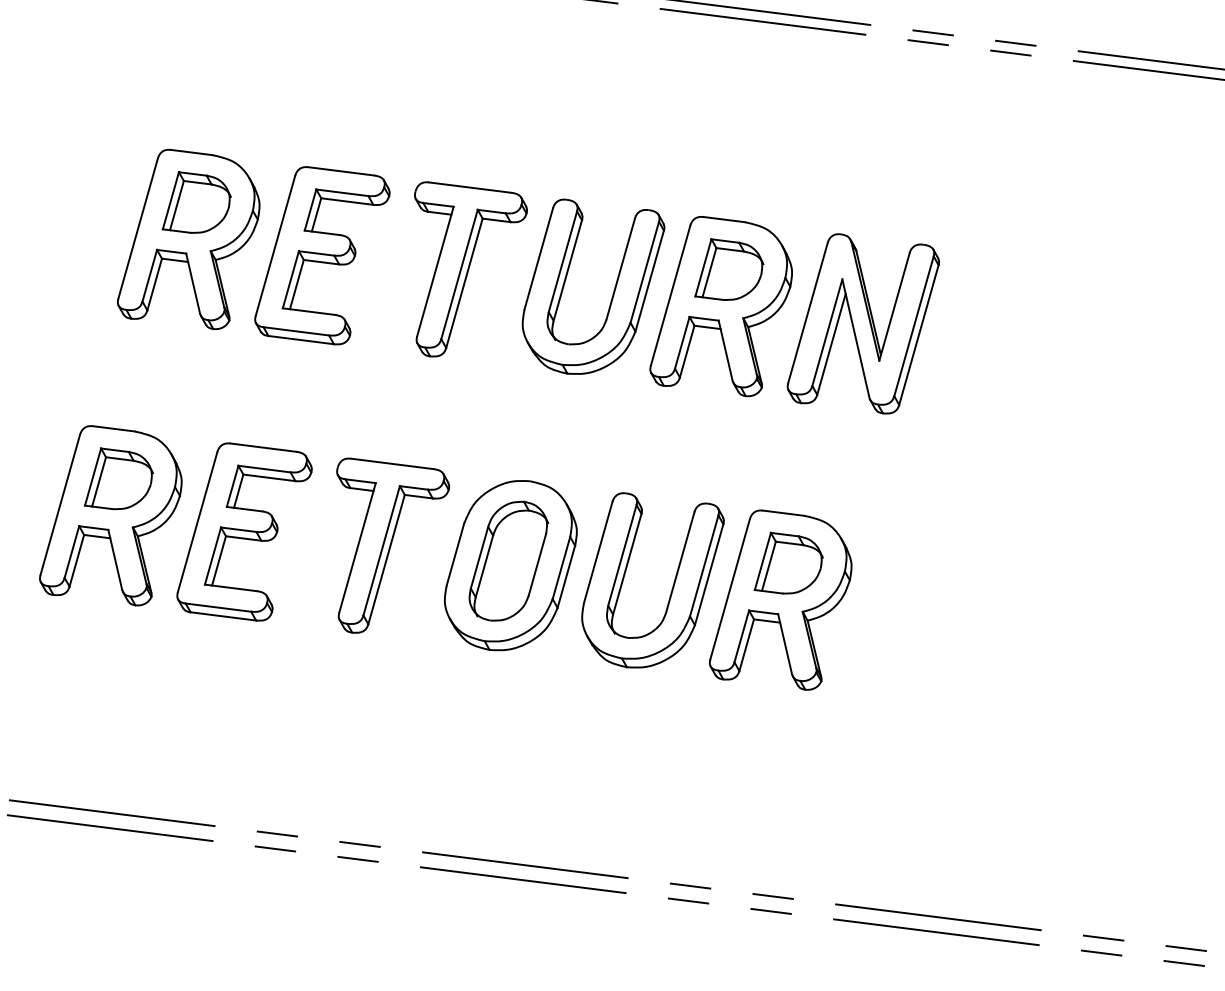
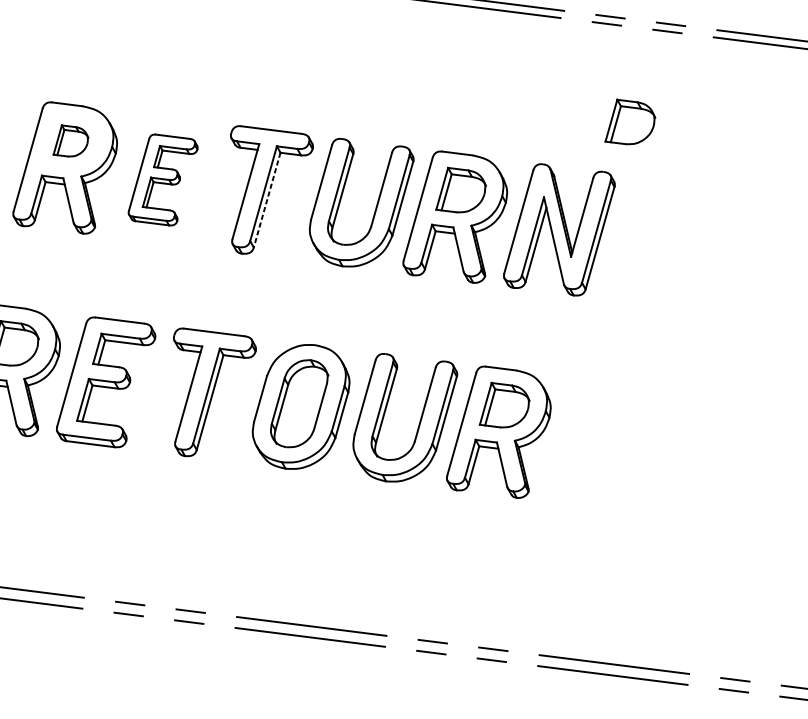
part: (960, 176) -> (630, 121), added
part: (196, 202) -> (70, 140), size x0.7
part: (322, 255) -> (163, 179), size x0.7
line: (464, 283) -> (267, 200), solid -> dashed

